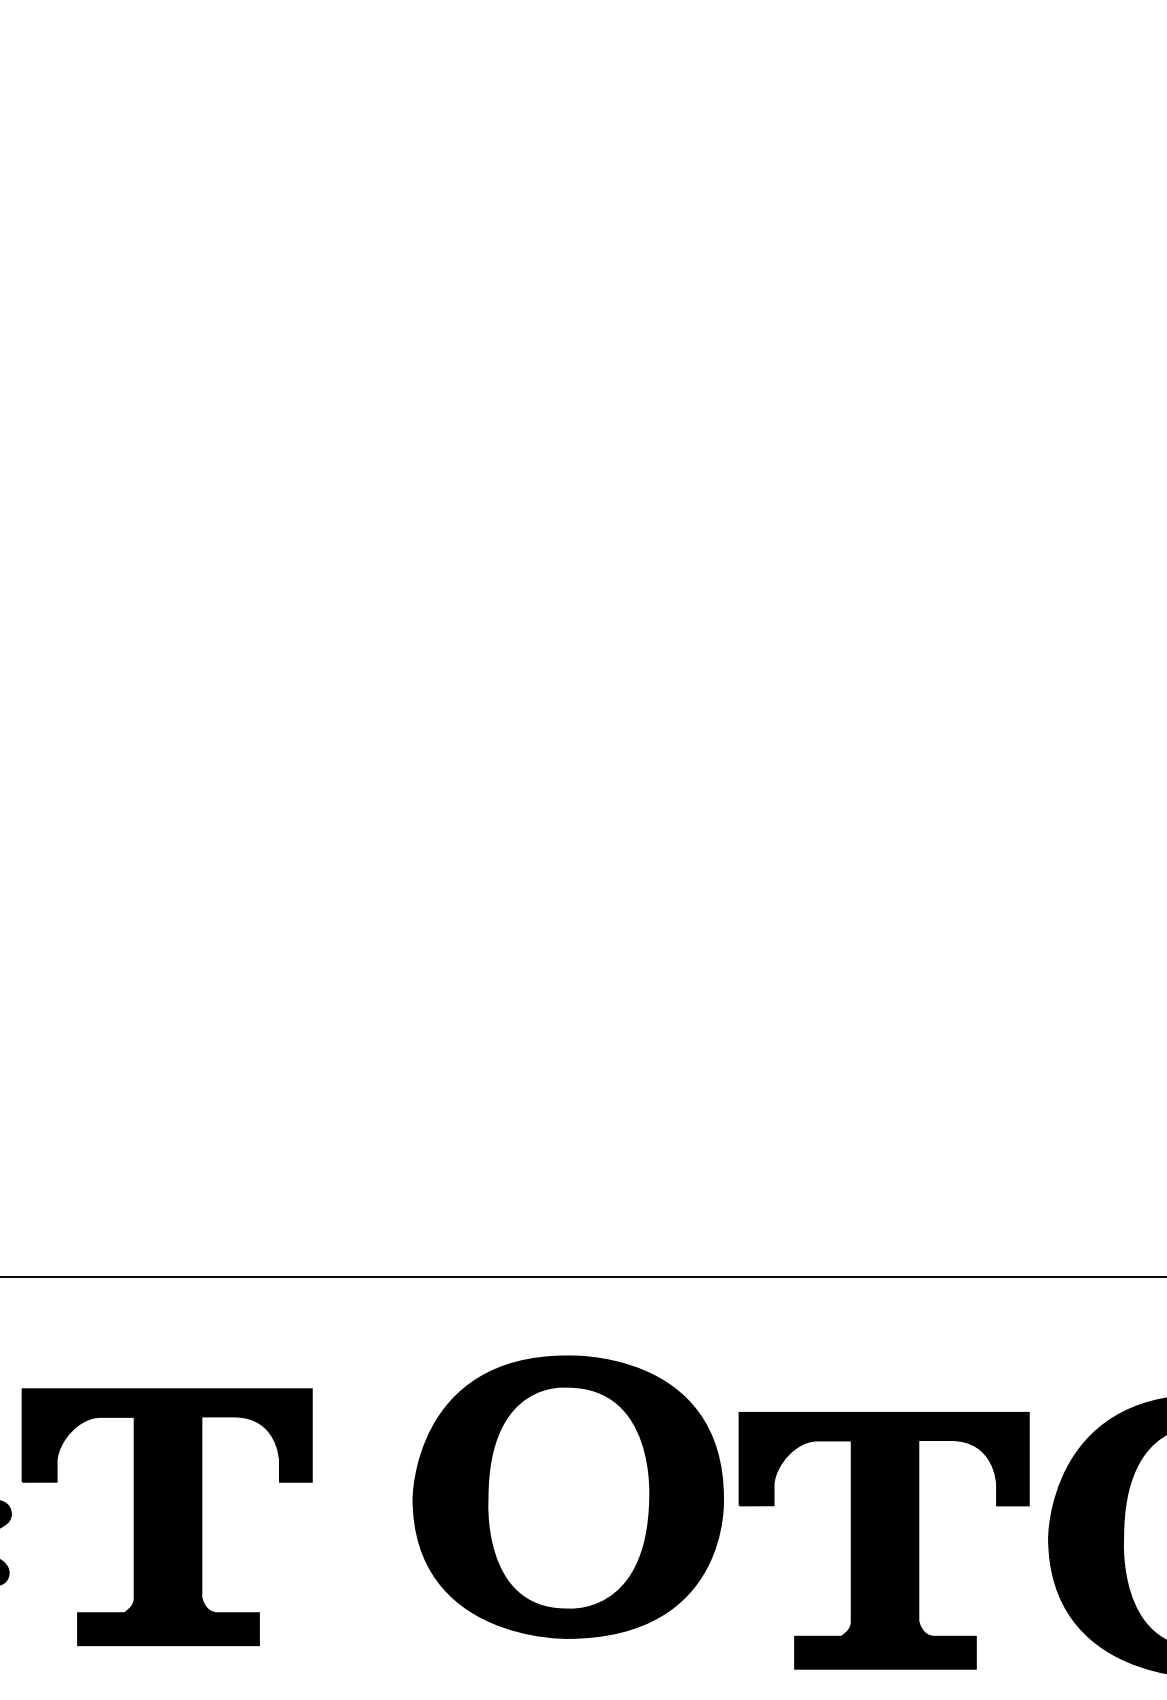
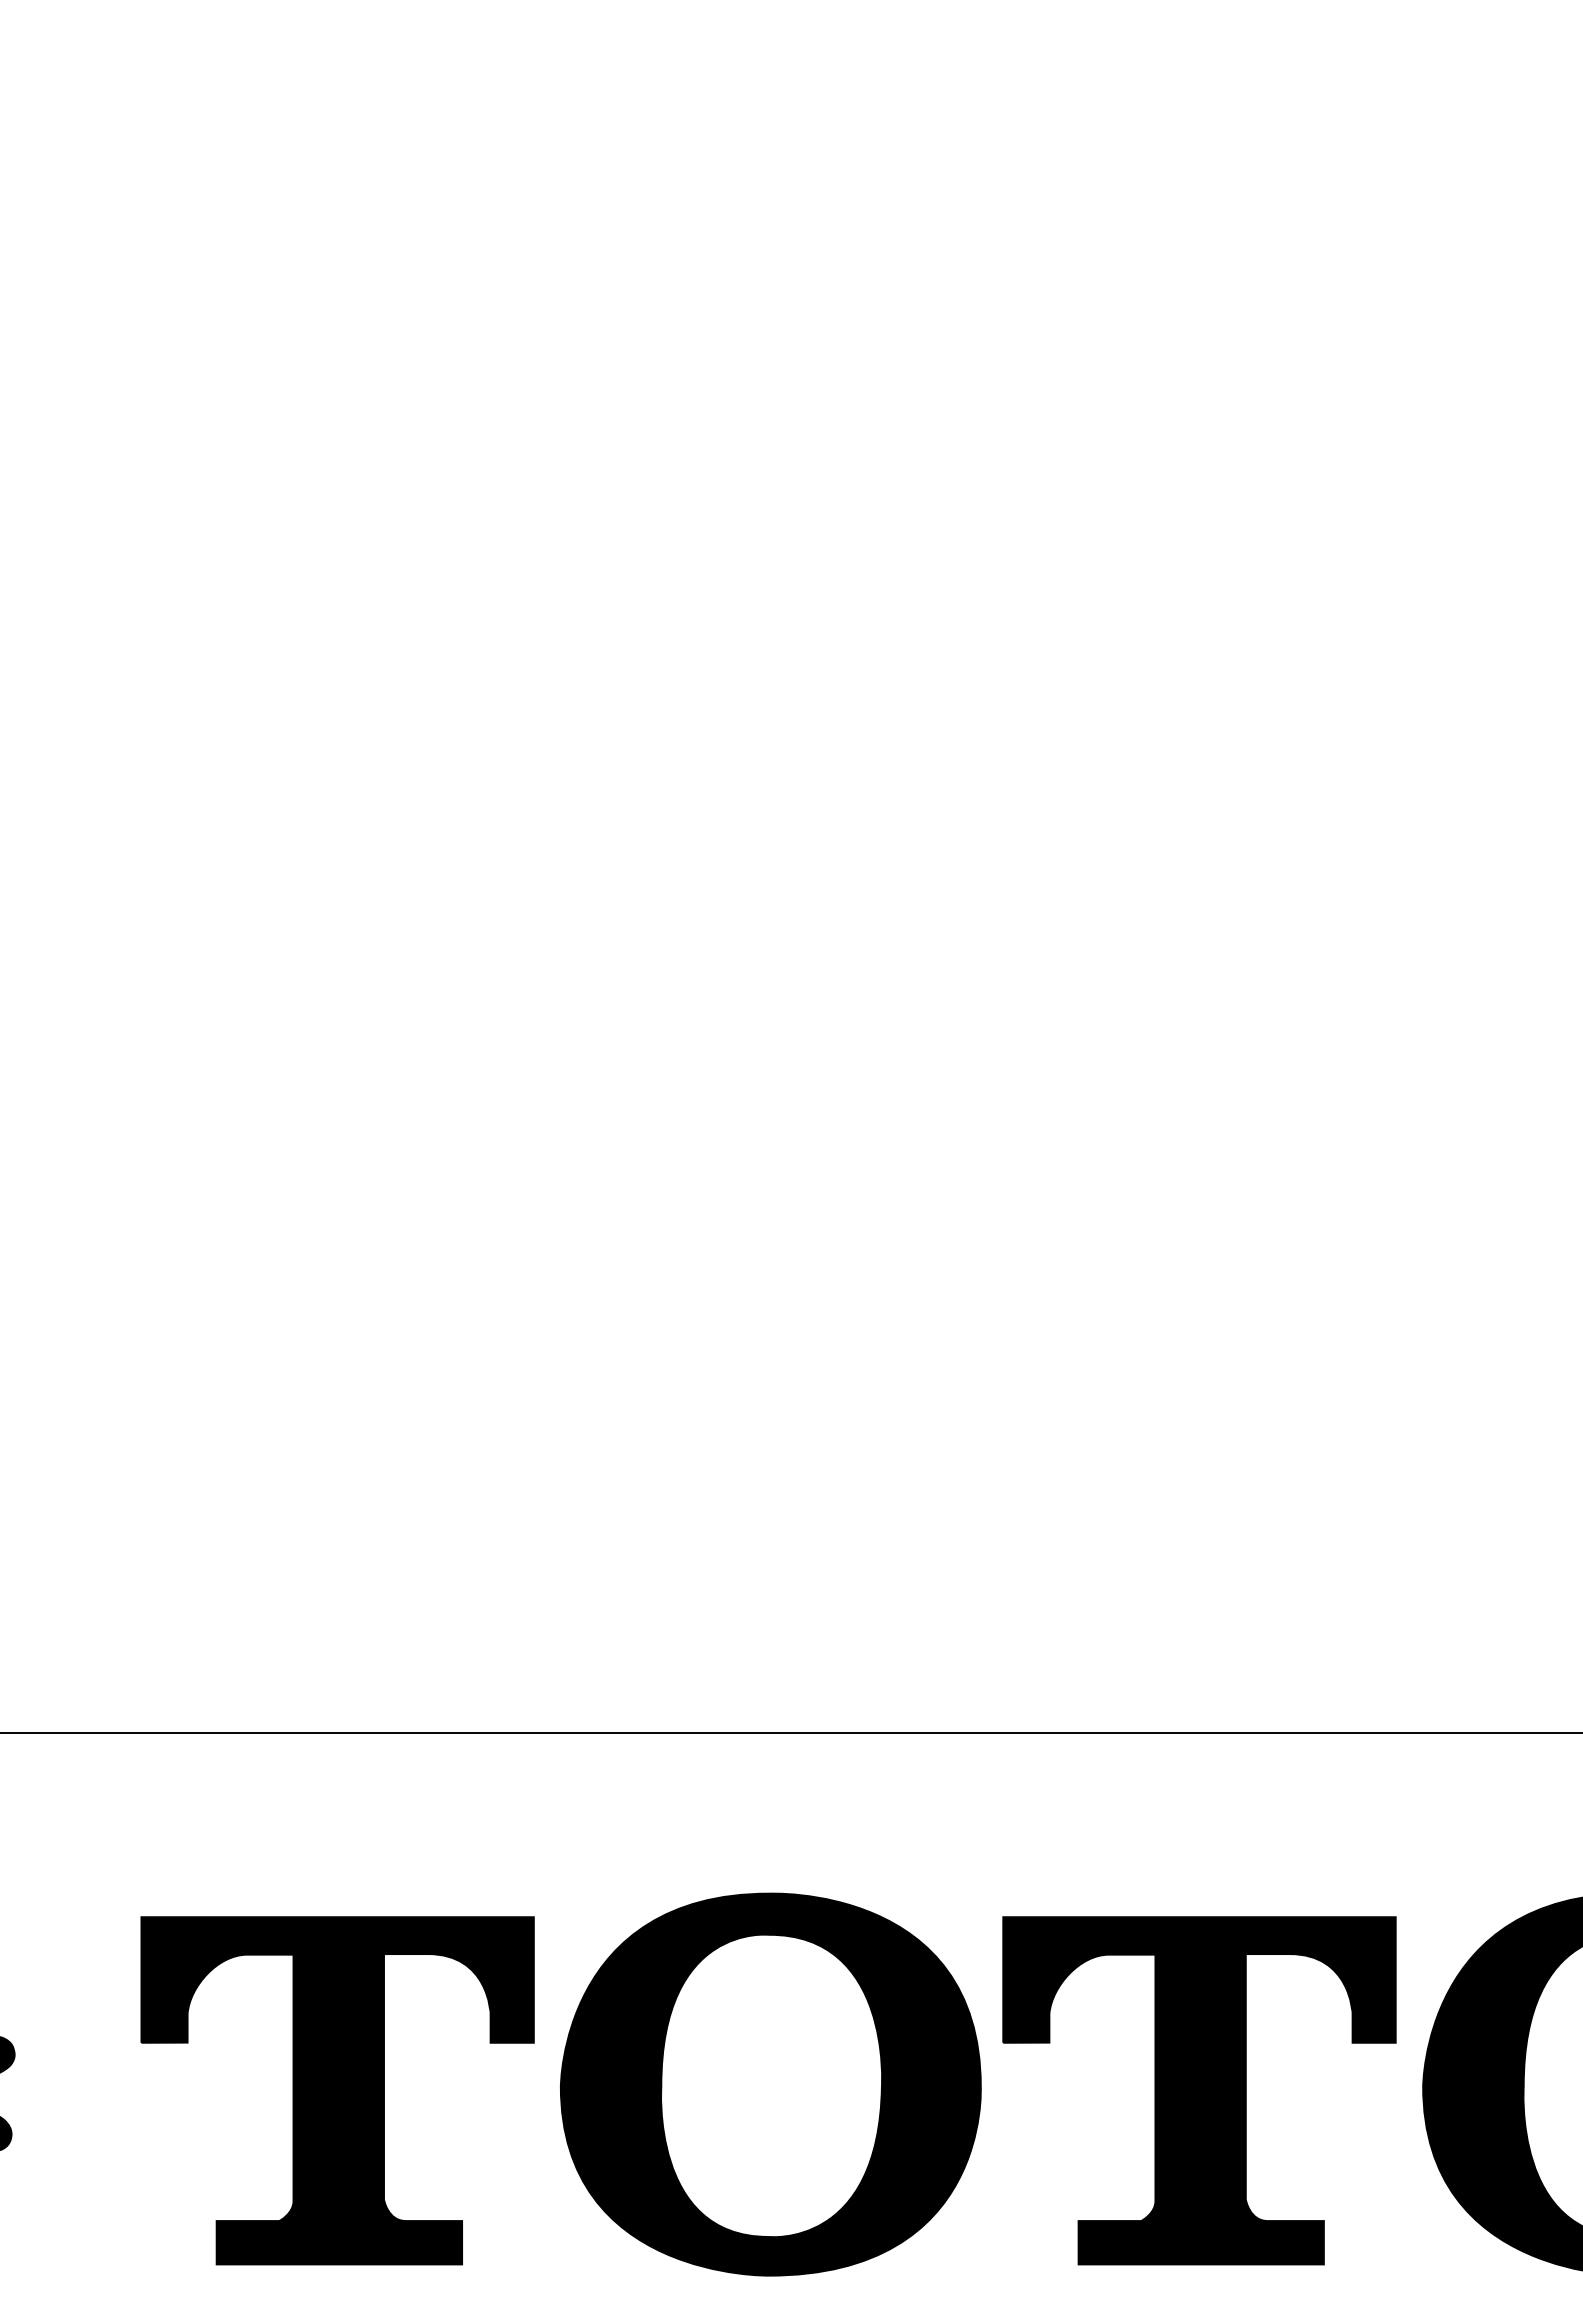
part: (568, 1497) -> (770, 2084), moved
part: (167, 1516) -> (337, 2090), moved

